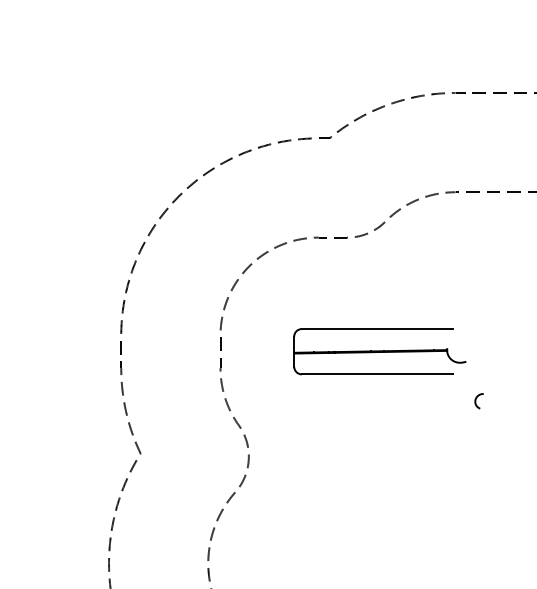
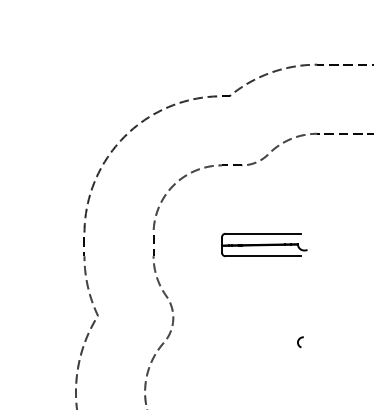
part: (379, 352) -> (264, 245), size x0.71
curve: (476, 401) -> (298, 342), moved

